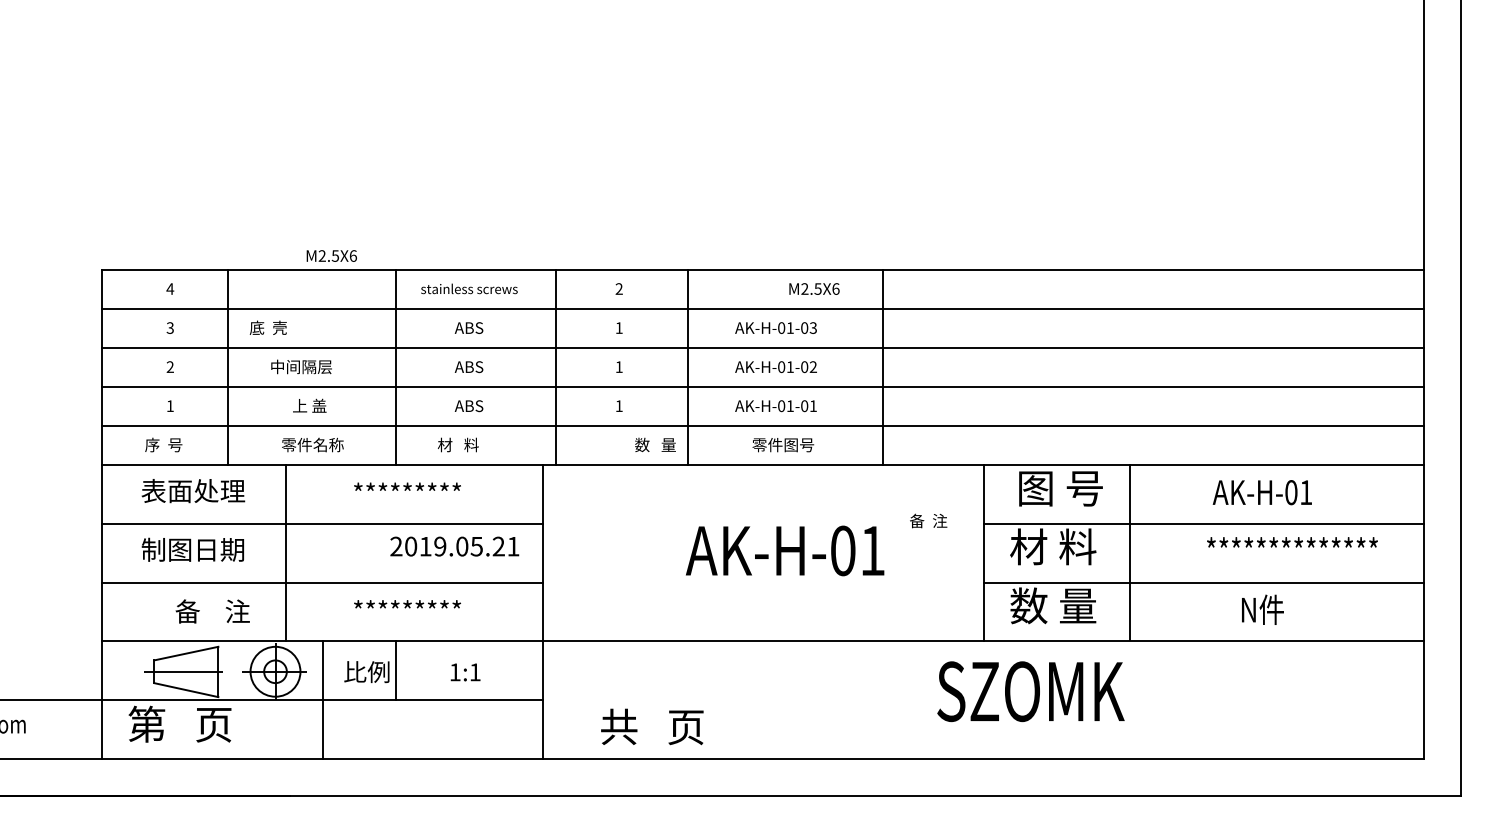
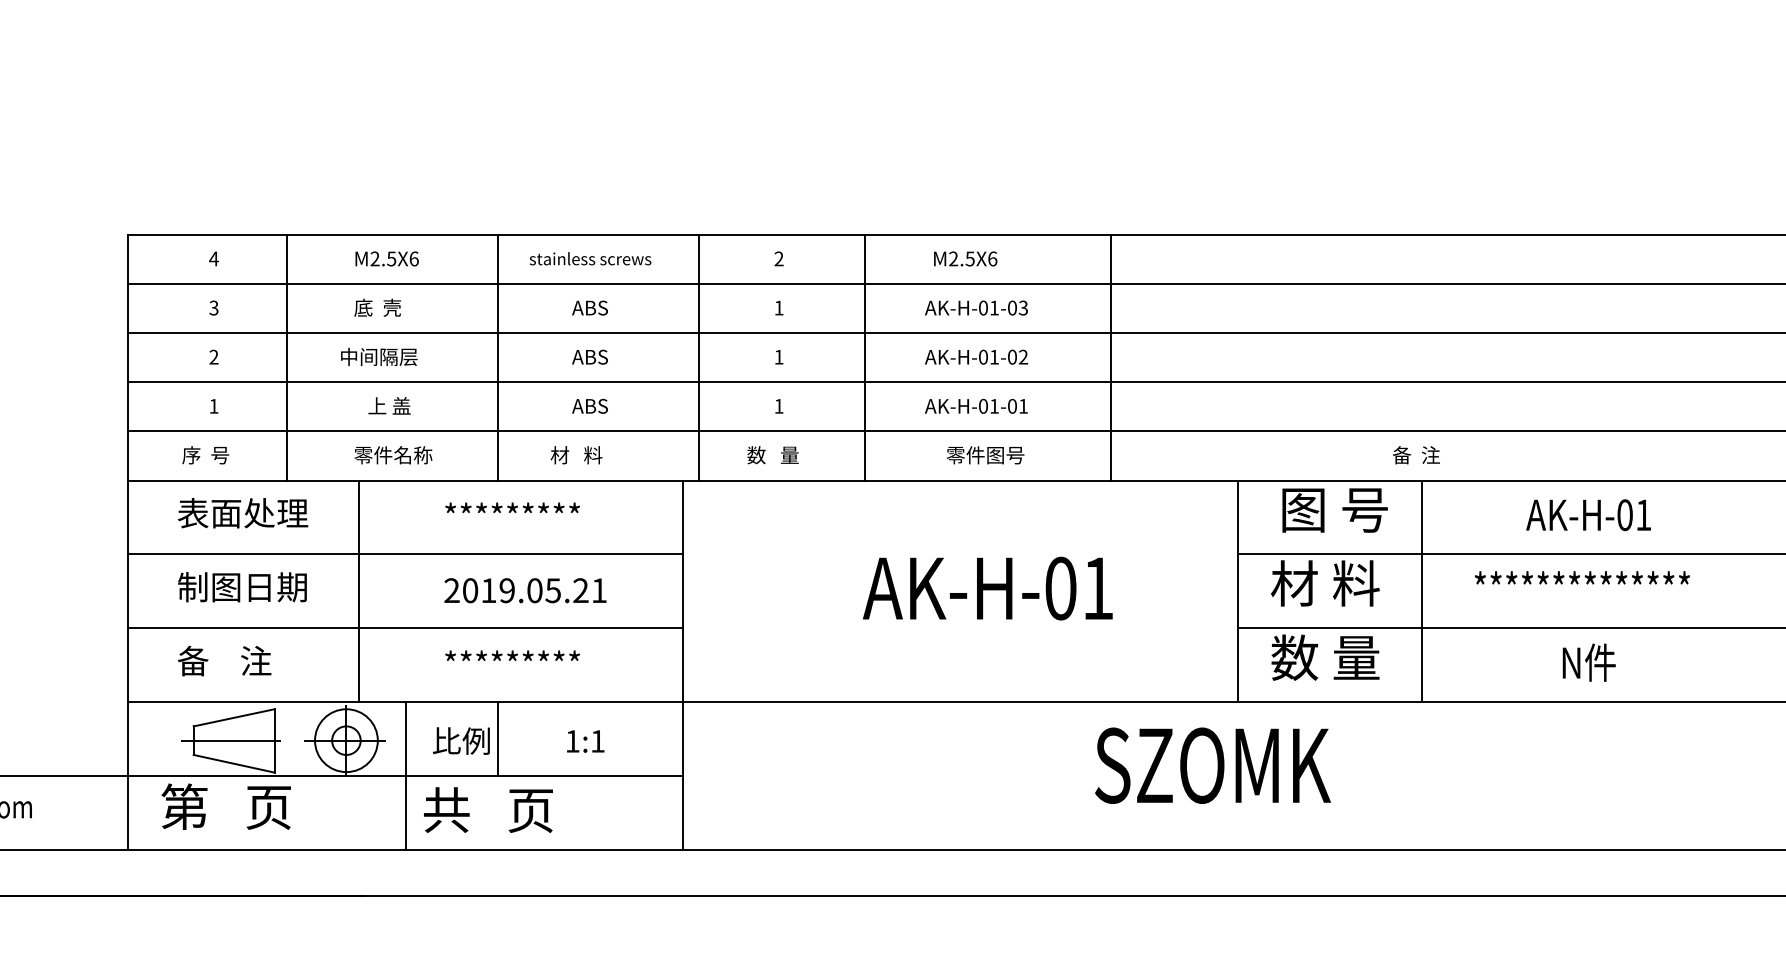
text: (331, 255) -> (386, 258), moved
text: (814, 288) -> (965, 258), moved
text: (267, 327) -> (376, 307), moved
text: (655, 444) -> (773, 454), moved
text: (928, 520) -> (1416, 454), moved
text: (1292, 542) -> (1582, 577), moved
text: (454, 546) -> (525, 590), moved
text: (212, 611) -> (224, 661), moved
text: (1030, 691) -> (1212, 765), moved
text: (652, 726) -> (488, 809), moved

